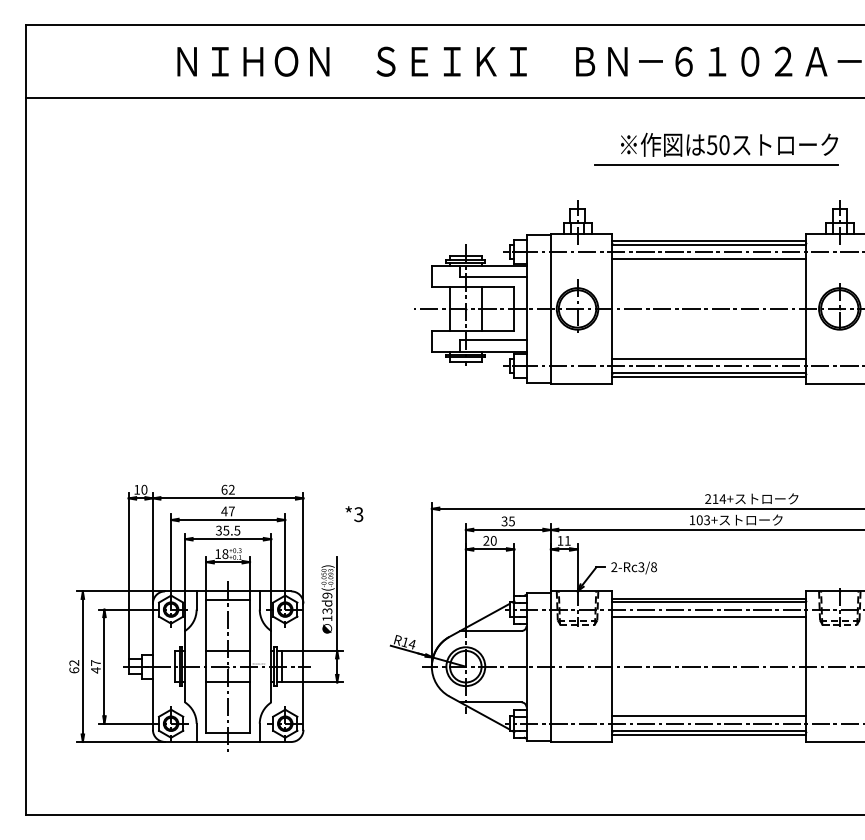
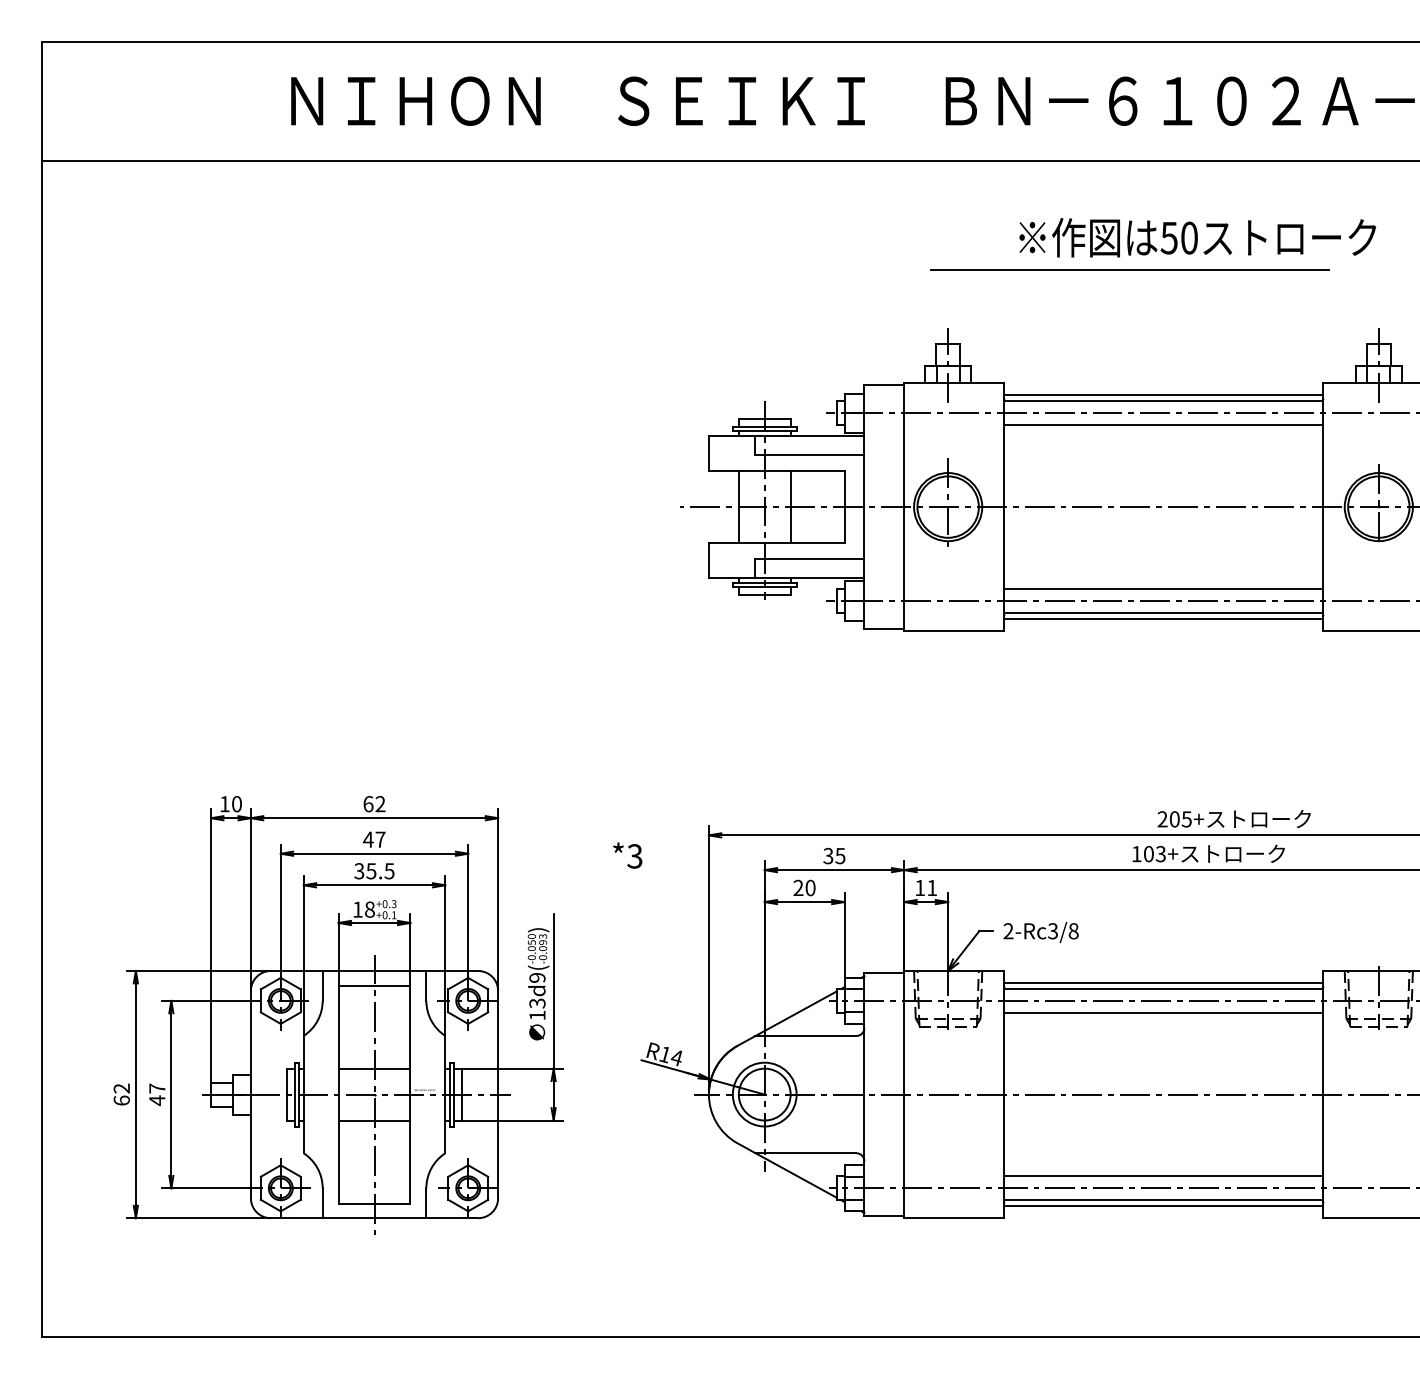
line: (716, 164) -> (1130, 269), moved
text: (719, 499) -> (1181, 820), 214+ -> 205+
text: (354, 514) -> (627, 856), moved

